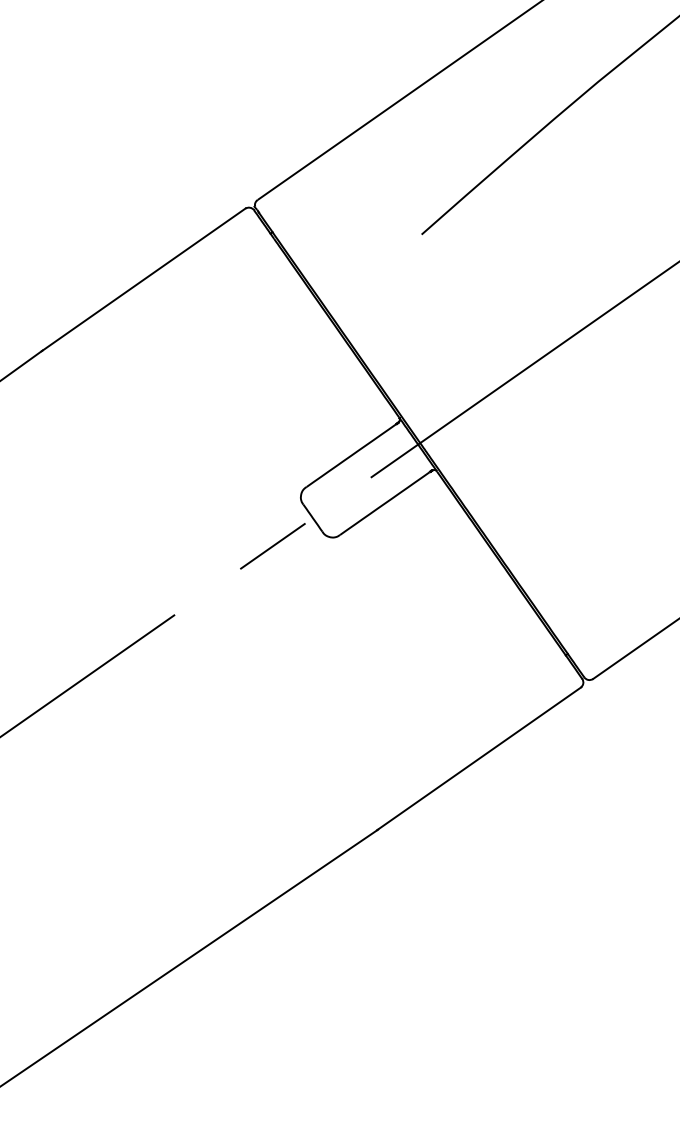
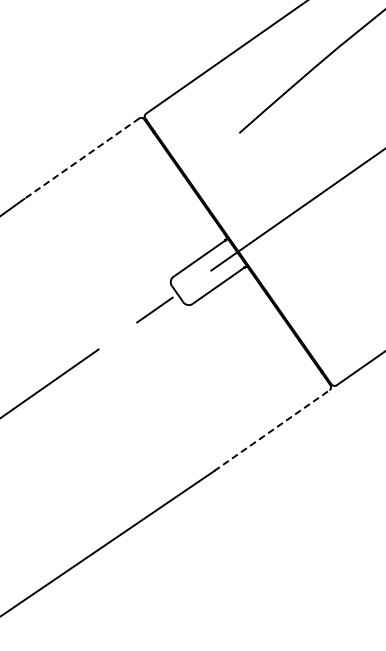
line: (143, 279) -> (81, 158), solid -> dashed
line: (478, 758) -> (271, 430), solid -> dashed

